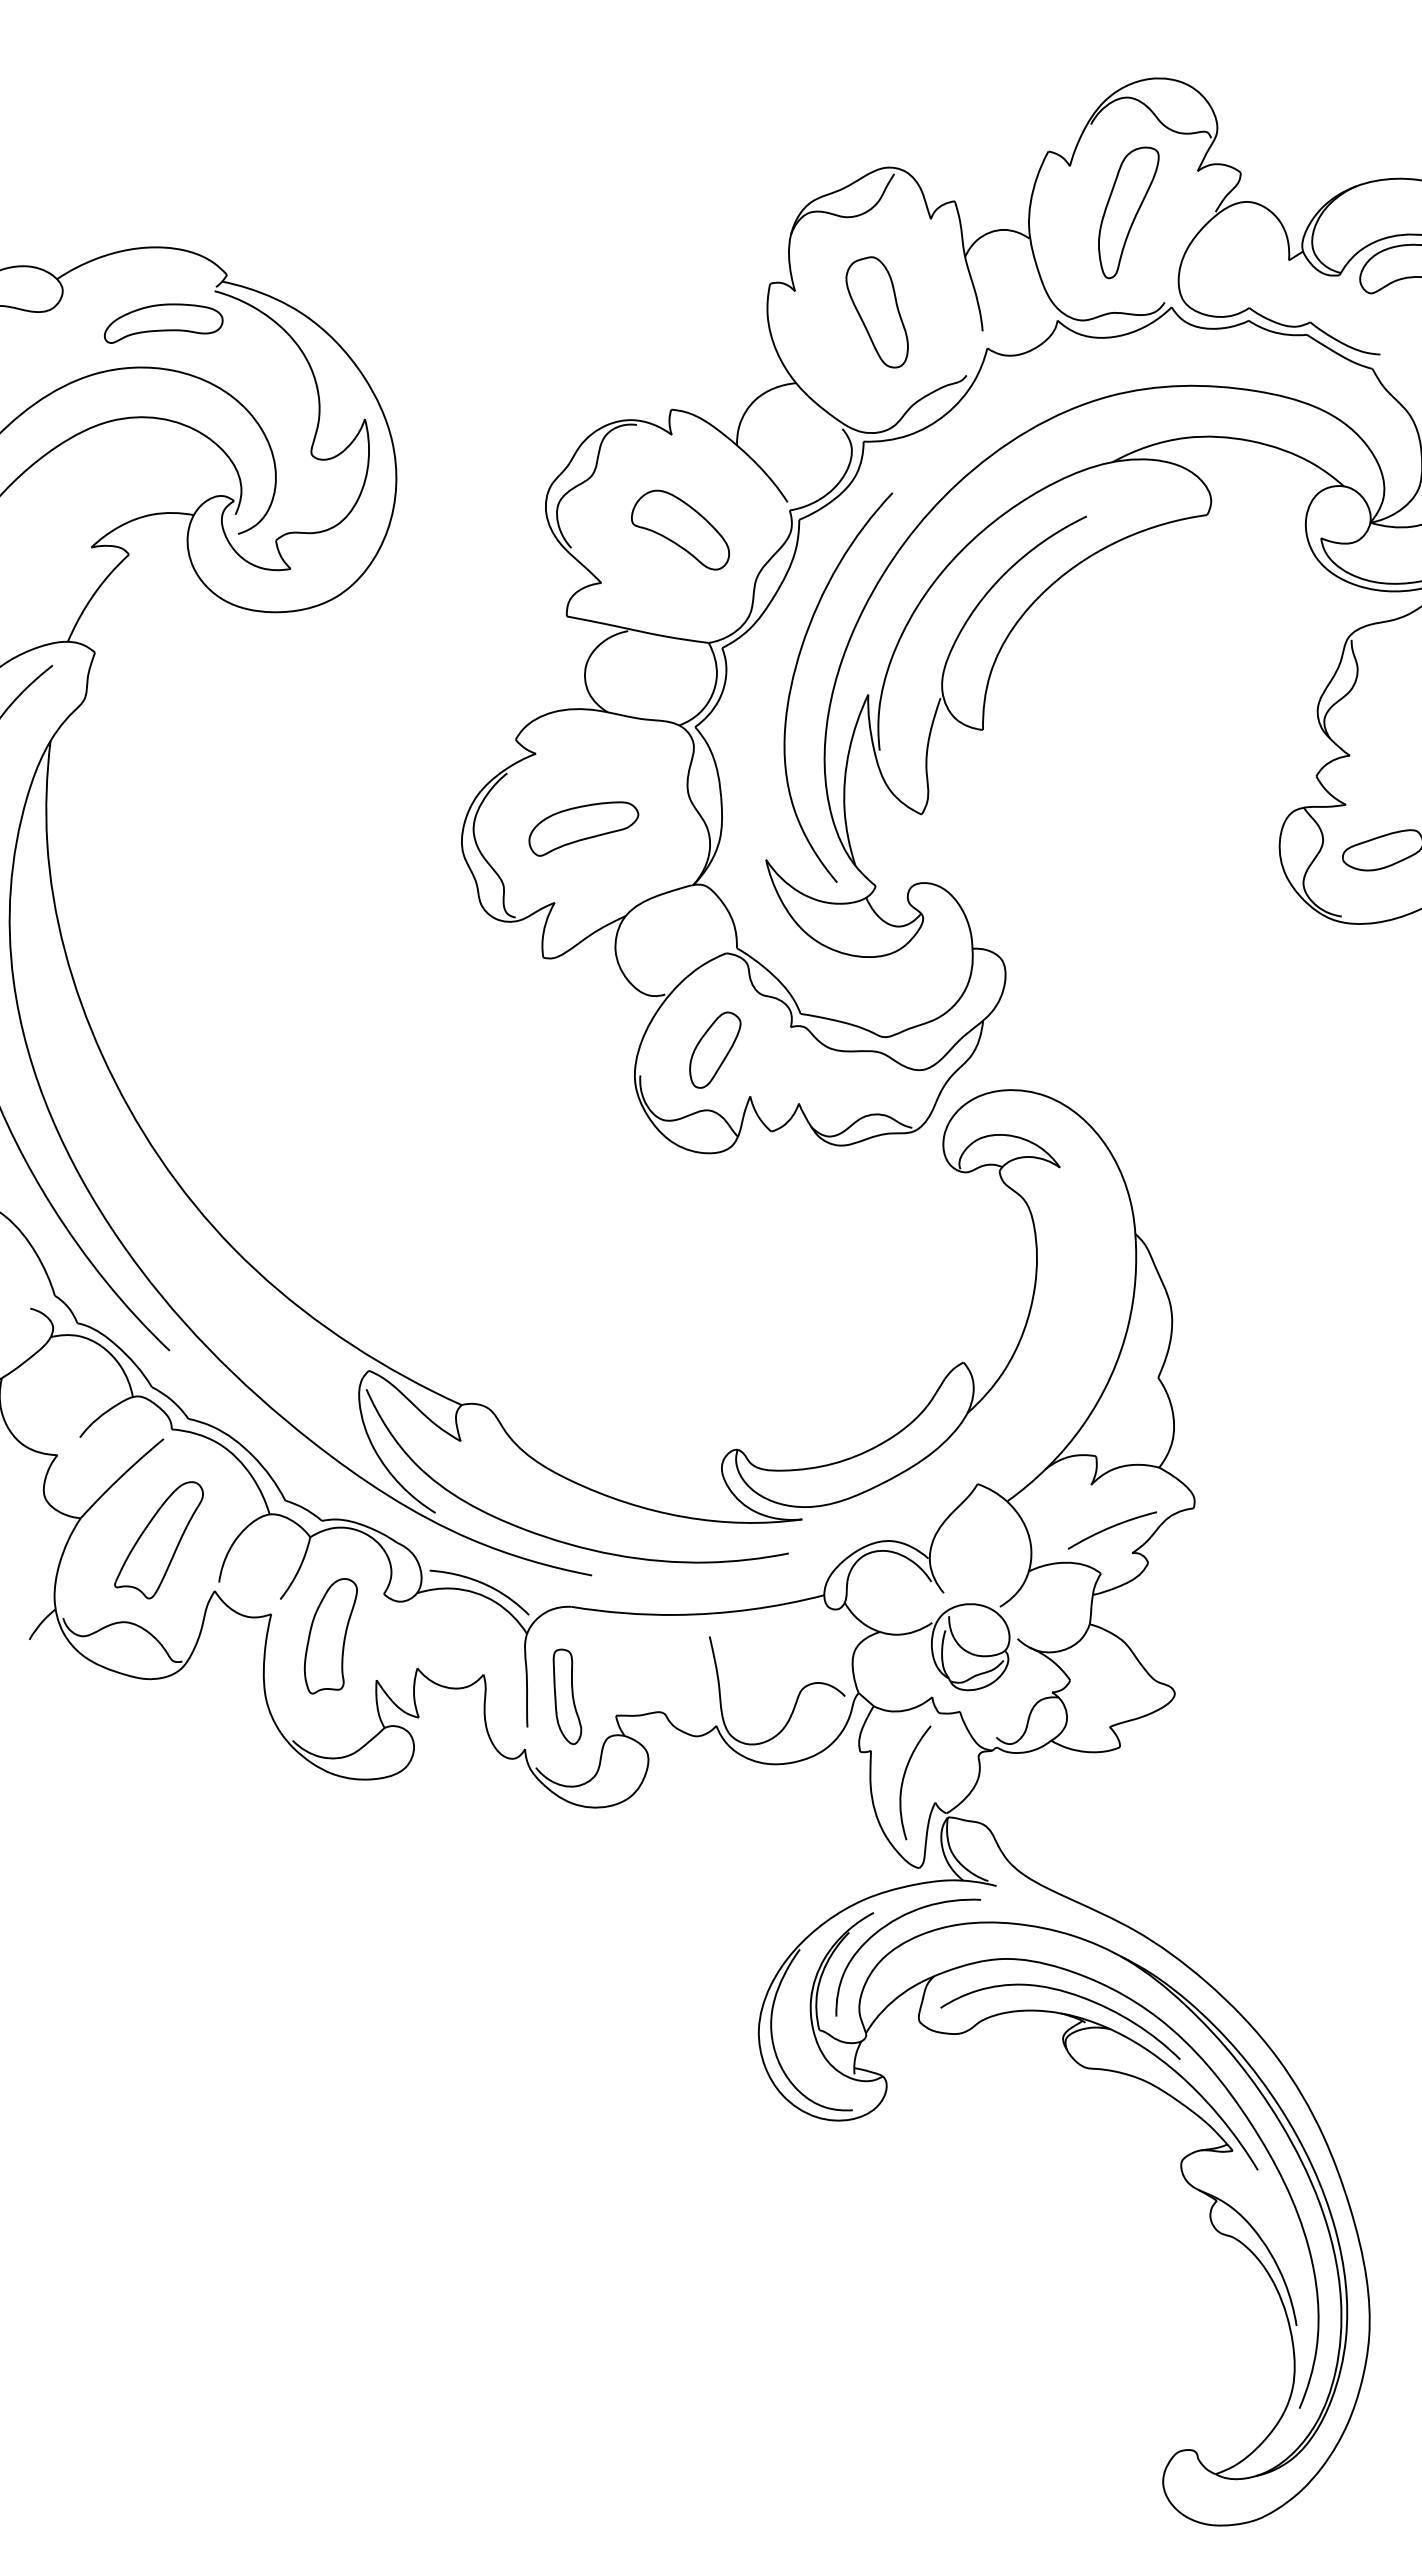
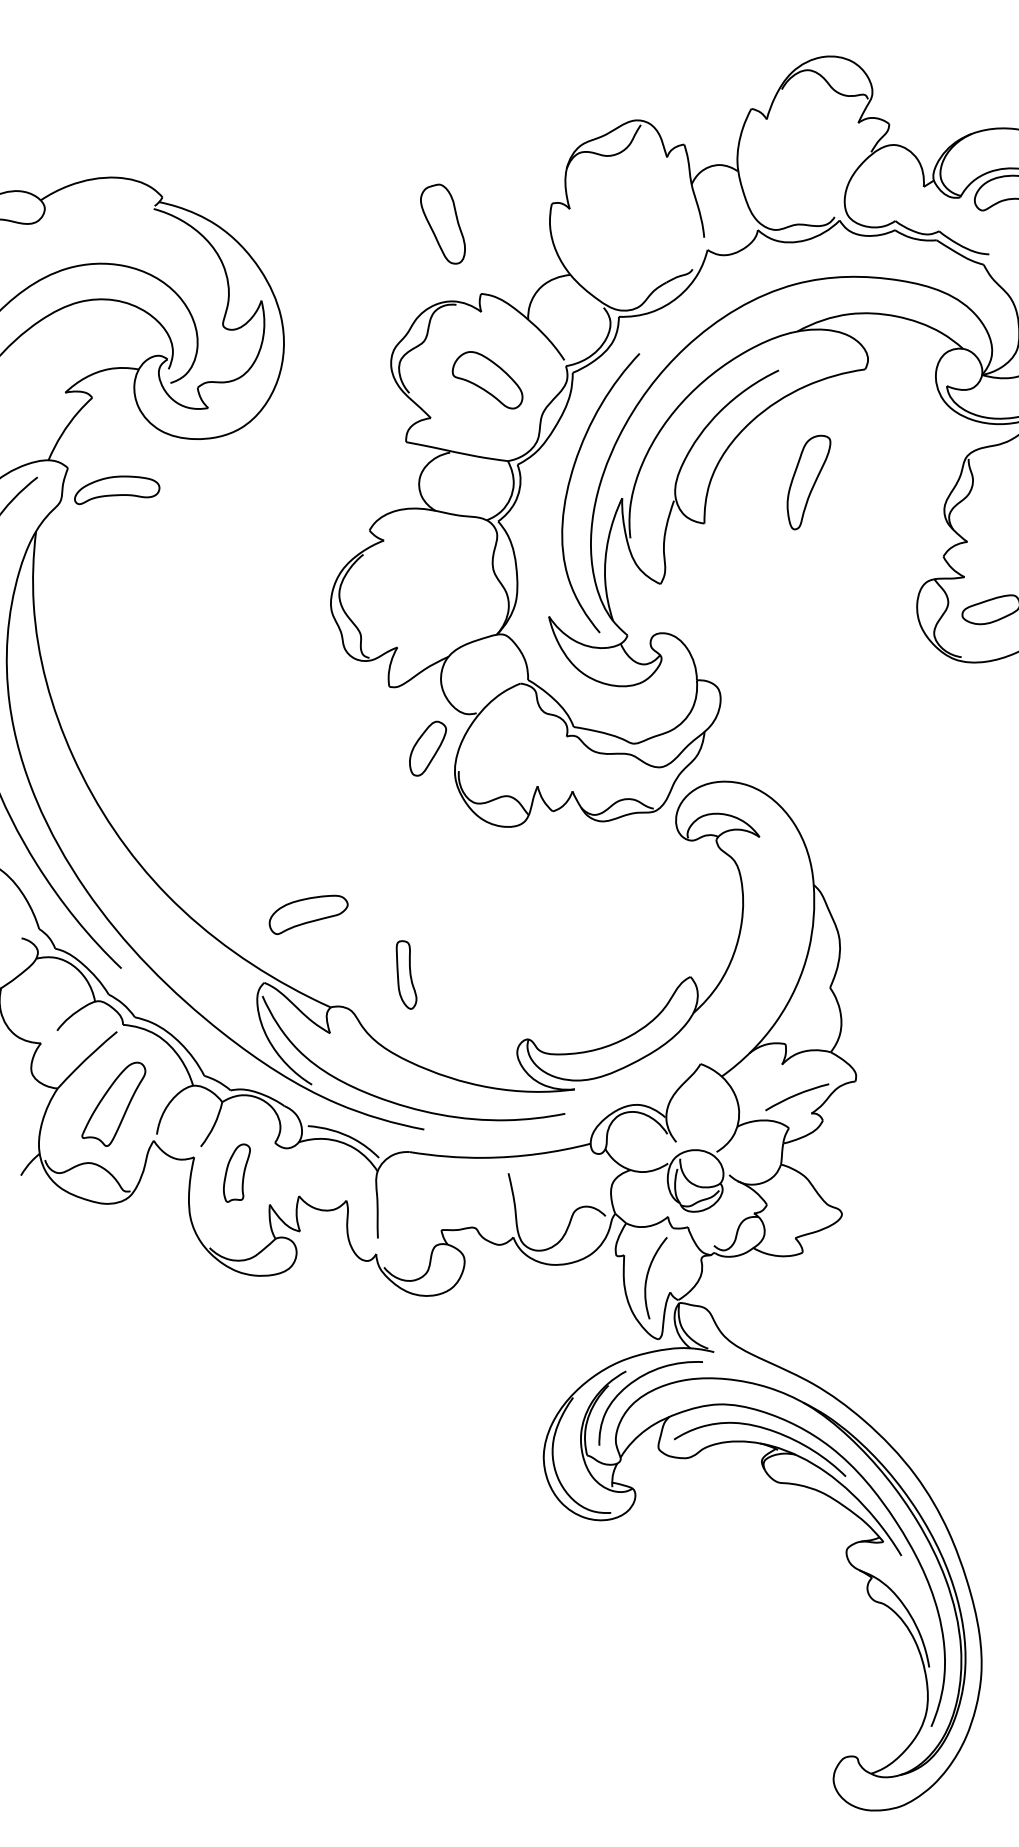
part: (1128, 212) -> (808, 482), moved
part: (876, 312) -> (442, 224), moved
part: (163, 323) -> (117, 490), moved
part: (583, 828) -> (308, 914), moved
part: (715, 1049) -> (428, 748), moved
part: (330, 1636) -> (236, 1173), size x0.7
part: (567, 1696) -> (406, 974), moved

